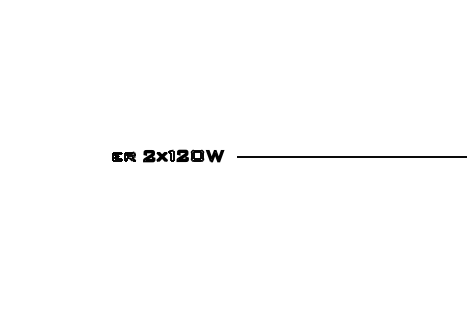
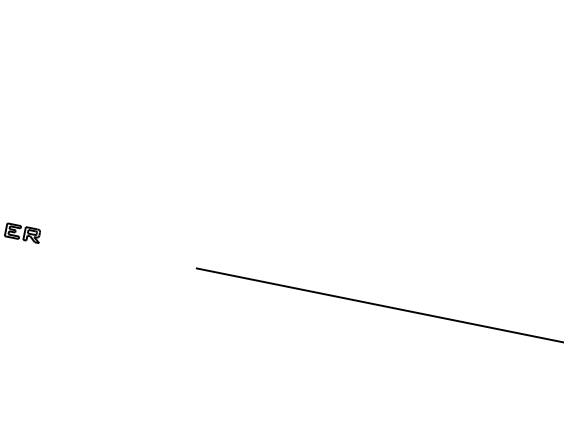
part: (183, 155) -> (114, 249), removed

